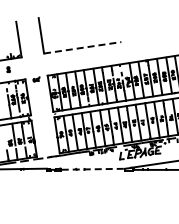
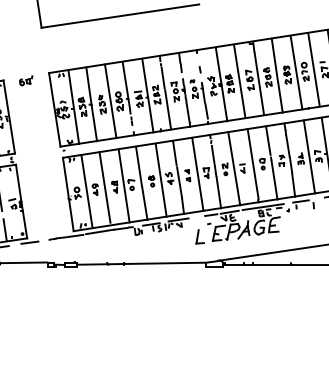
line: (83, 47) -> (121, 15), dashed -> solid
line: (93, 169) -> (142, 264), dashed -> solid

